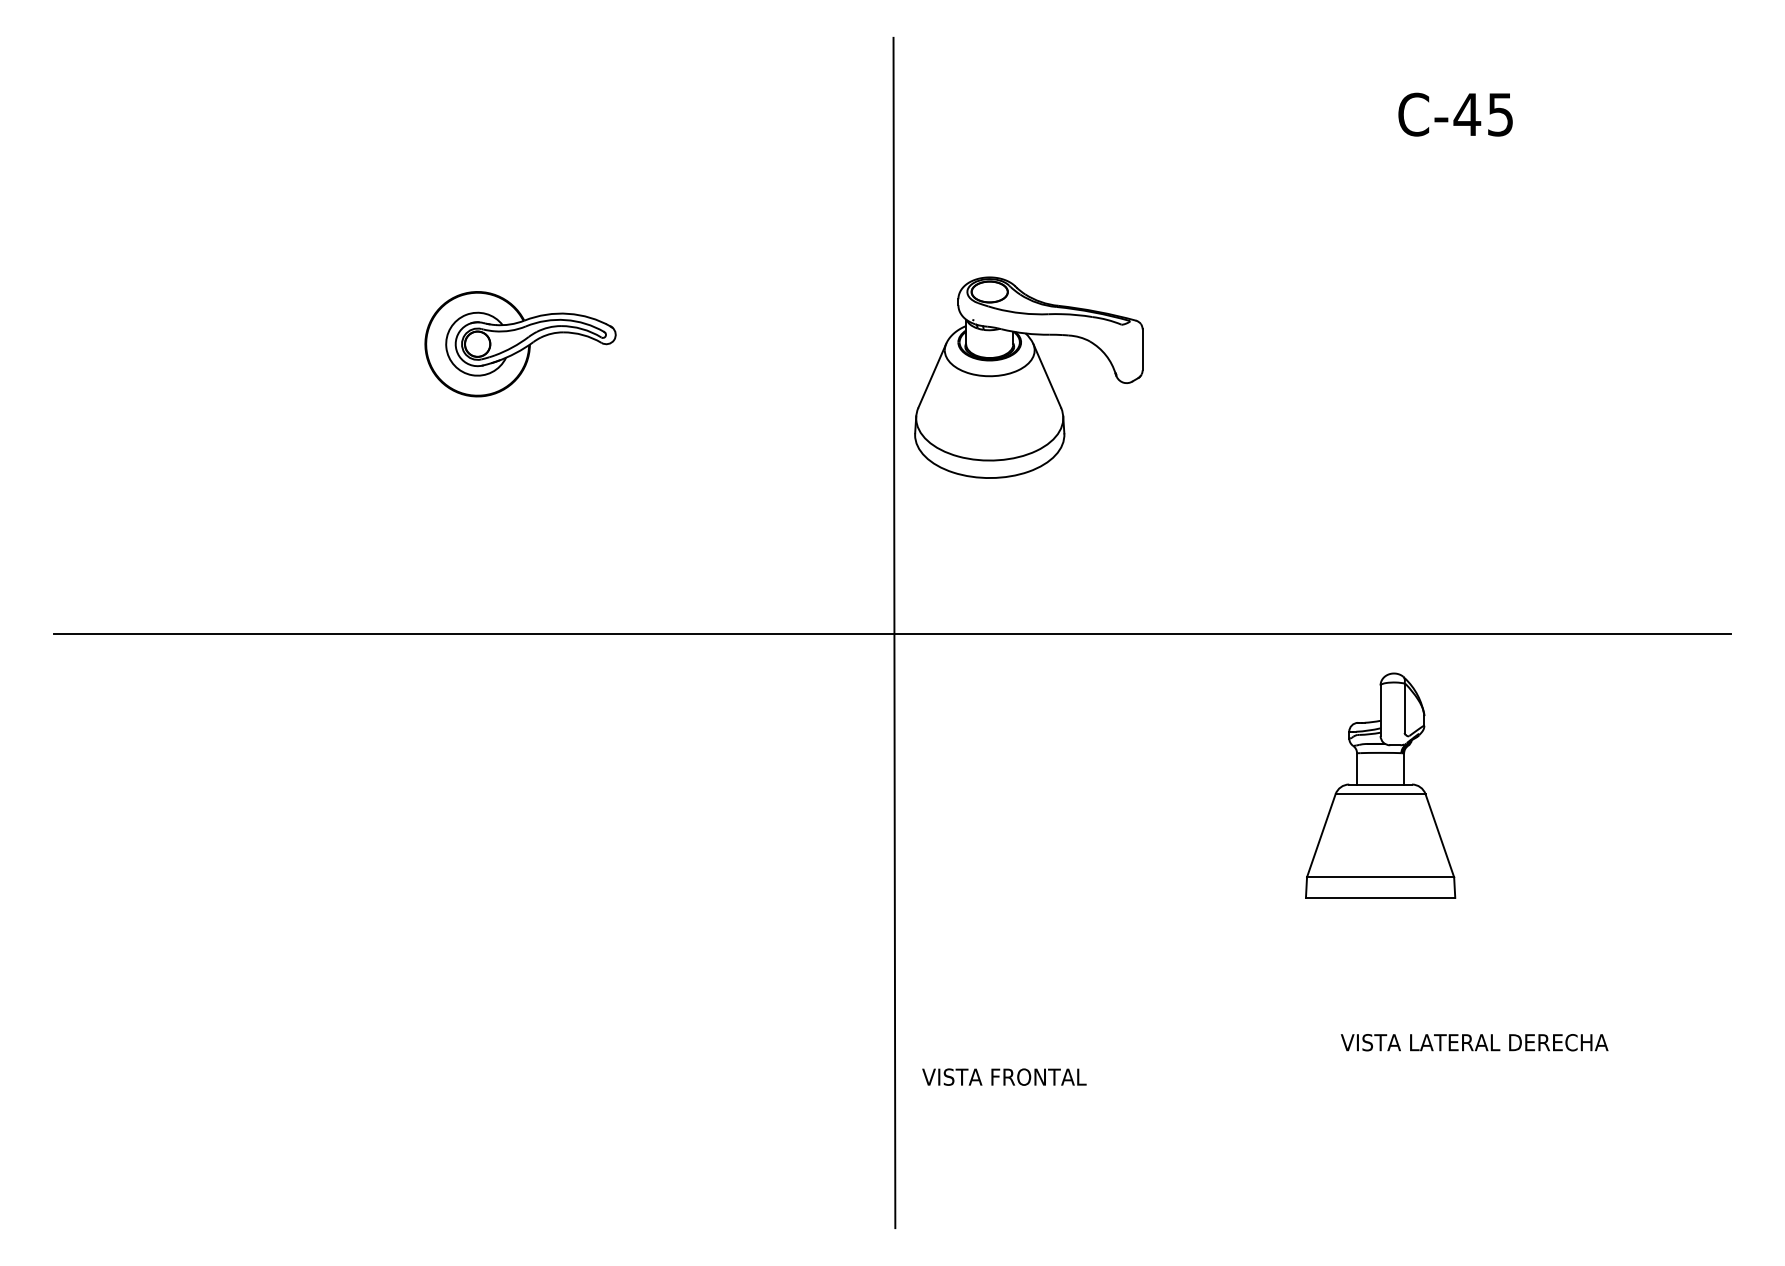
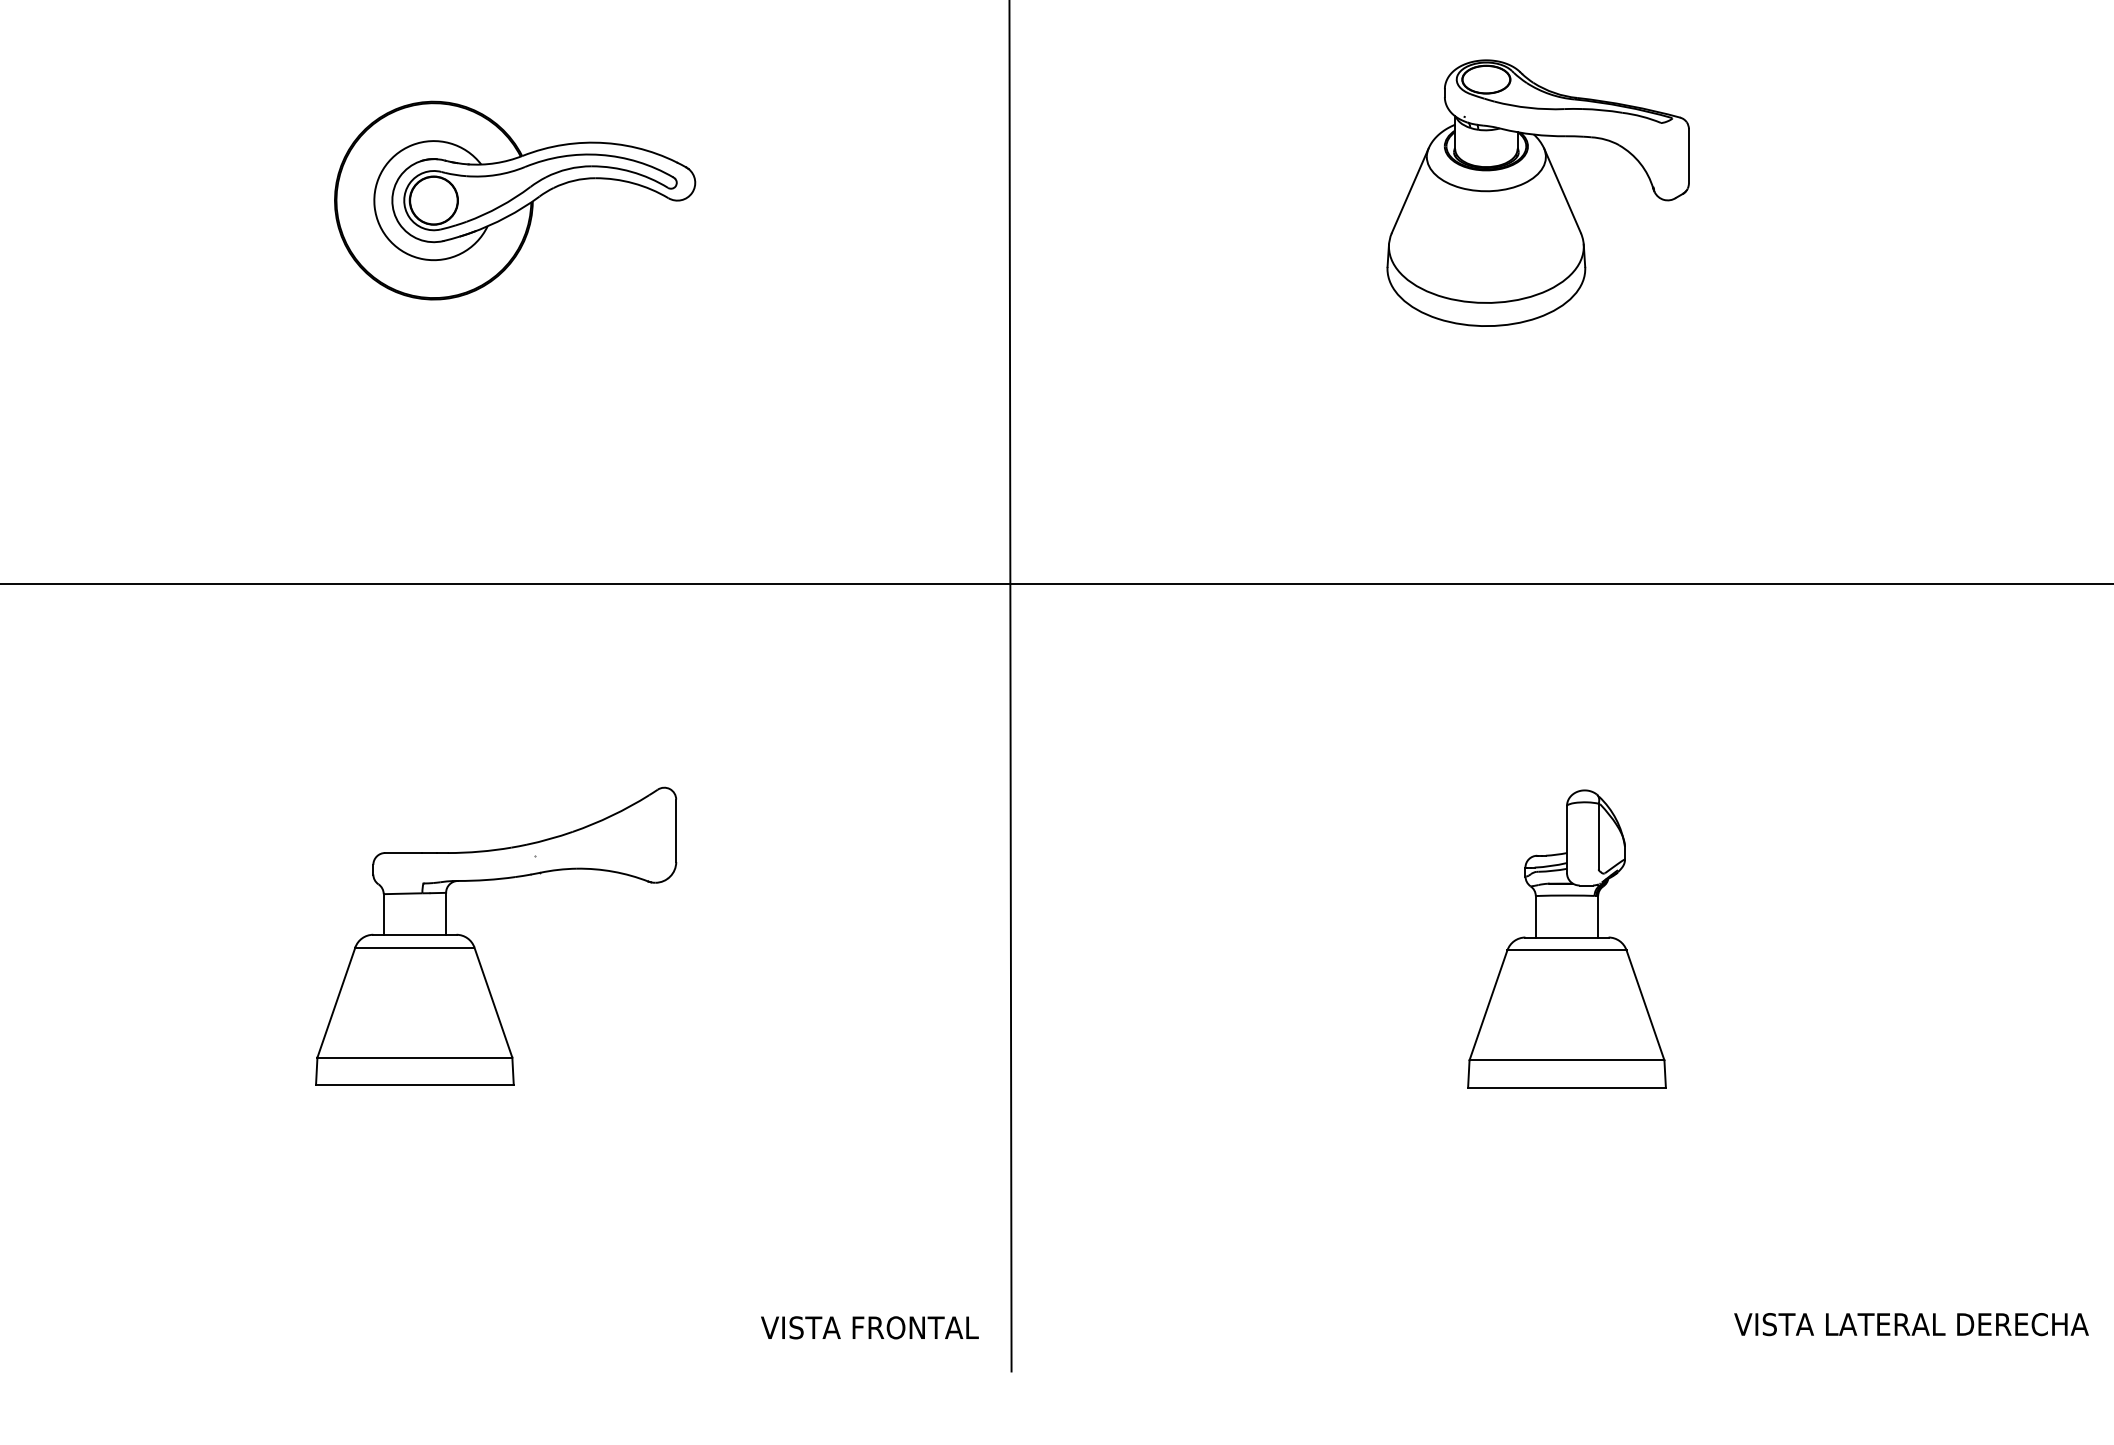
part: (520, 343) -> (514, 199), size x1.43
part: (1028, 377) -> (1537, 192), moved
part: (1380, 785) -> (1566, 938), moved
part: (490, 906) -> (475, 945), added
text: (1474, 1042) -> (1911, 1324), moved
text: (1004, 1076) -> (870, 1326), moved

